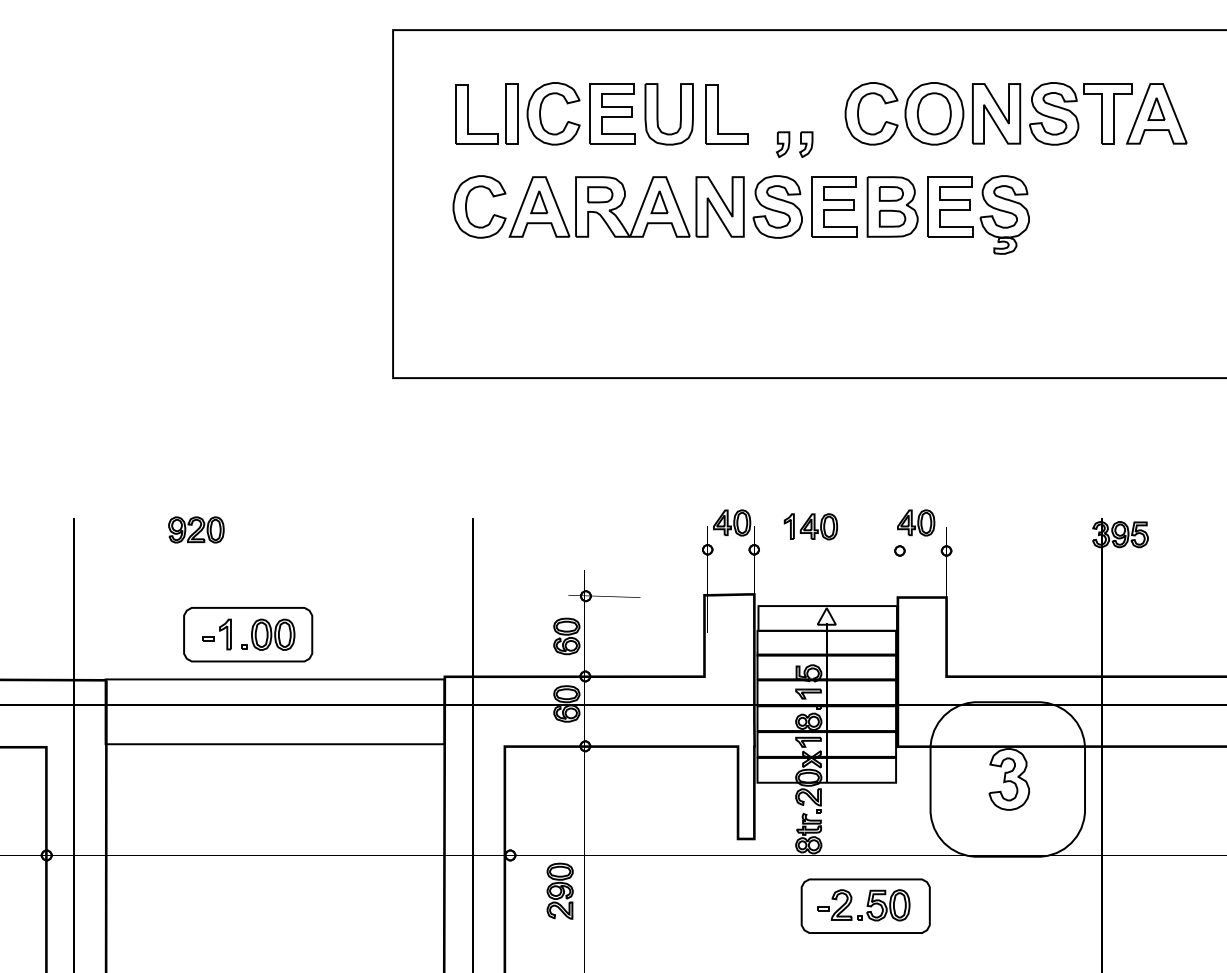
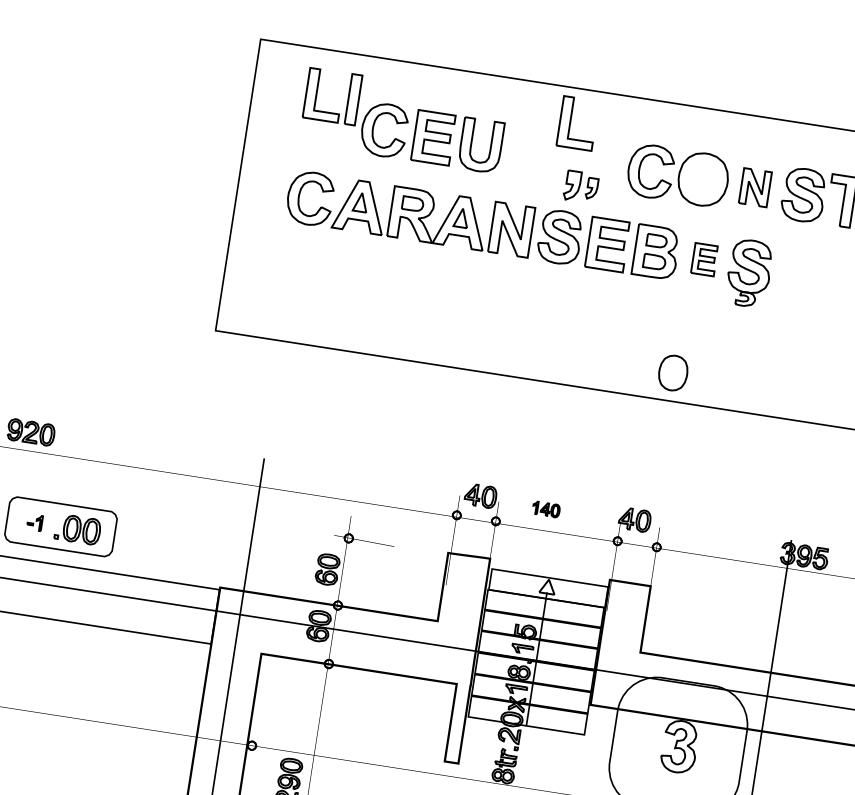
part: (468, 113) -> (316, 93), moved
part: (934, 113) -> (673, 372), moved
part: (996, 113) -> (755, 187), size x0.7
part: (718, 114) -> (570, 122), moved
part: (783, 144) -> (572, 185), size x1.4
part: (950, 206) -> (704, 259), size x0.6
part: (810, 526) -> (545, 509), size x0.6
part: (216, 634) -> (34, 522), size x0.6

